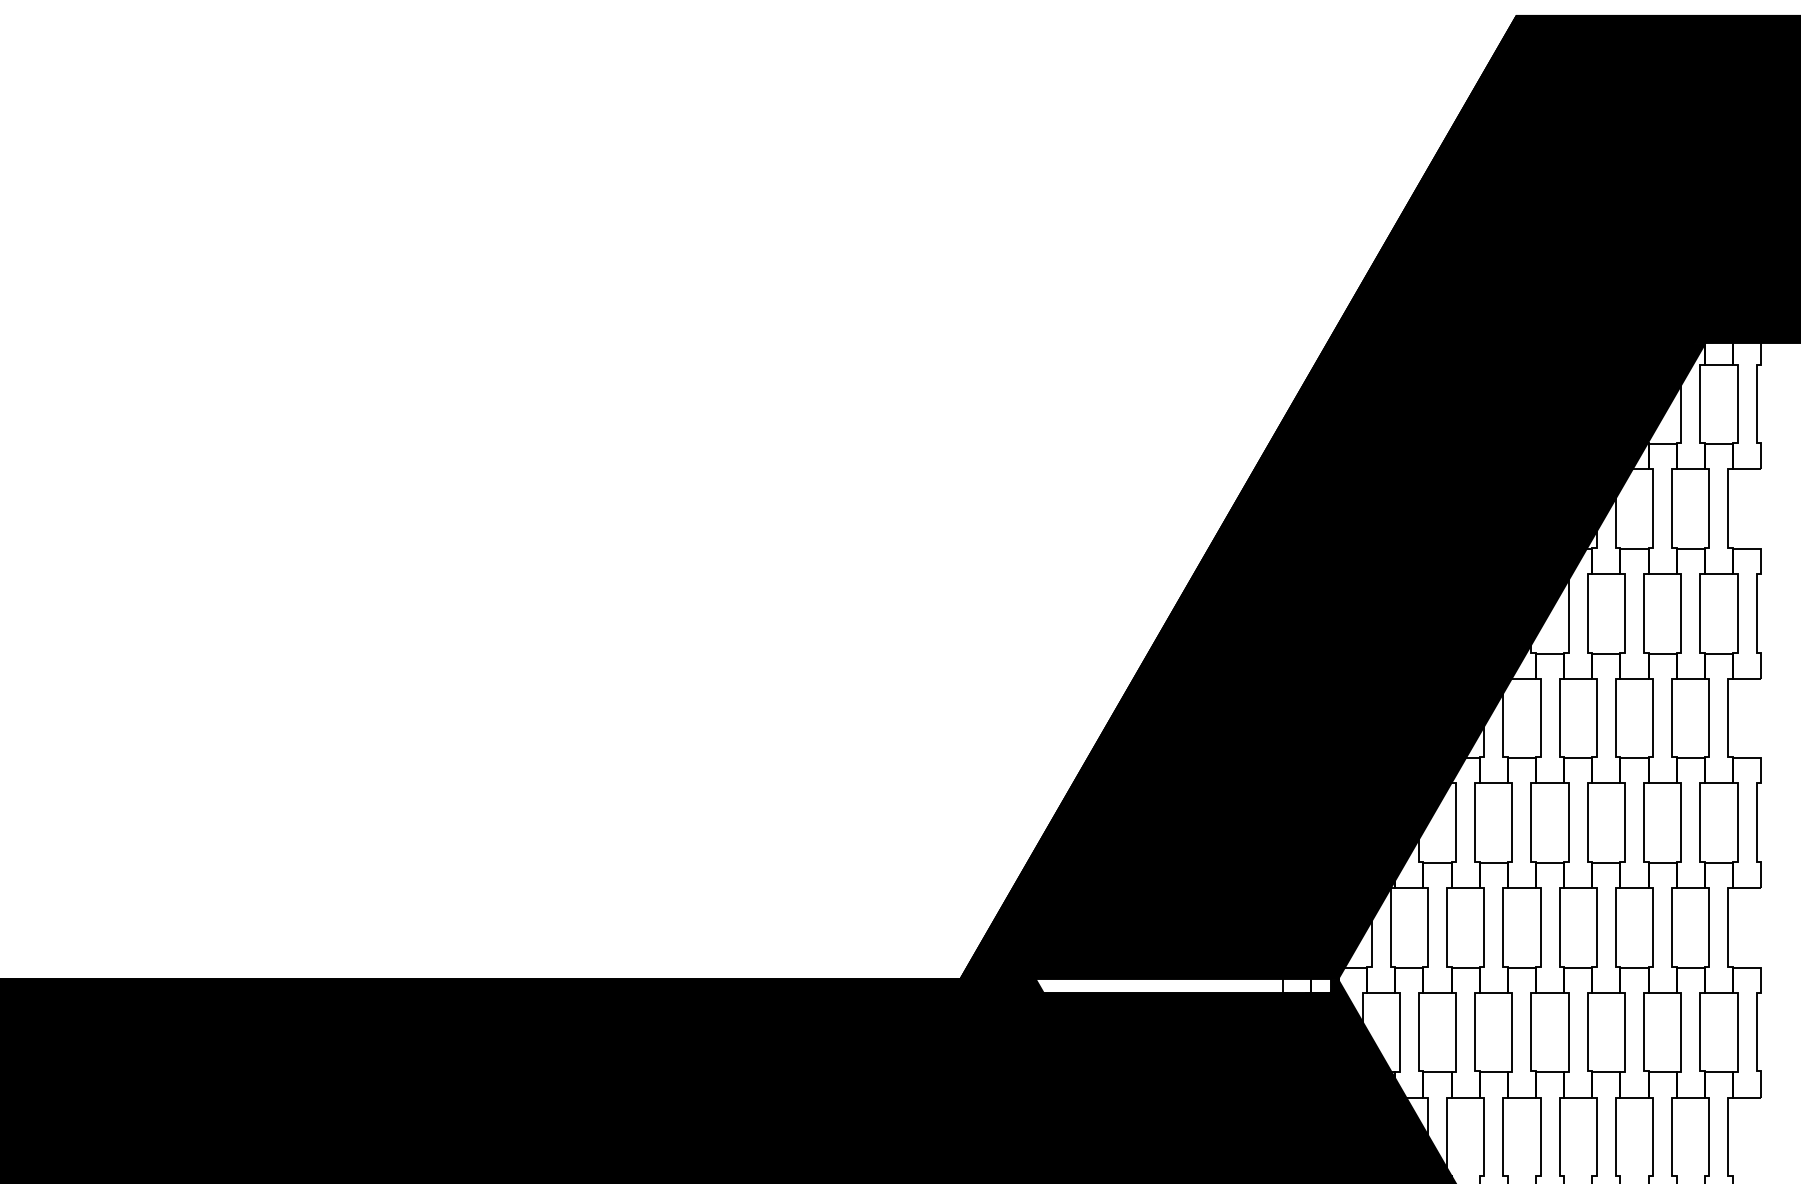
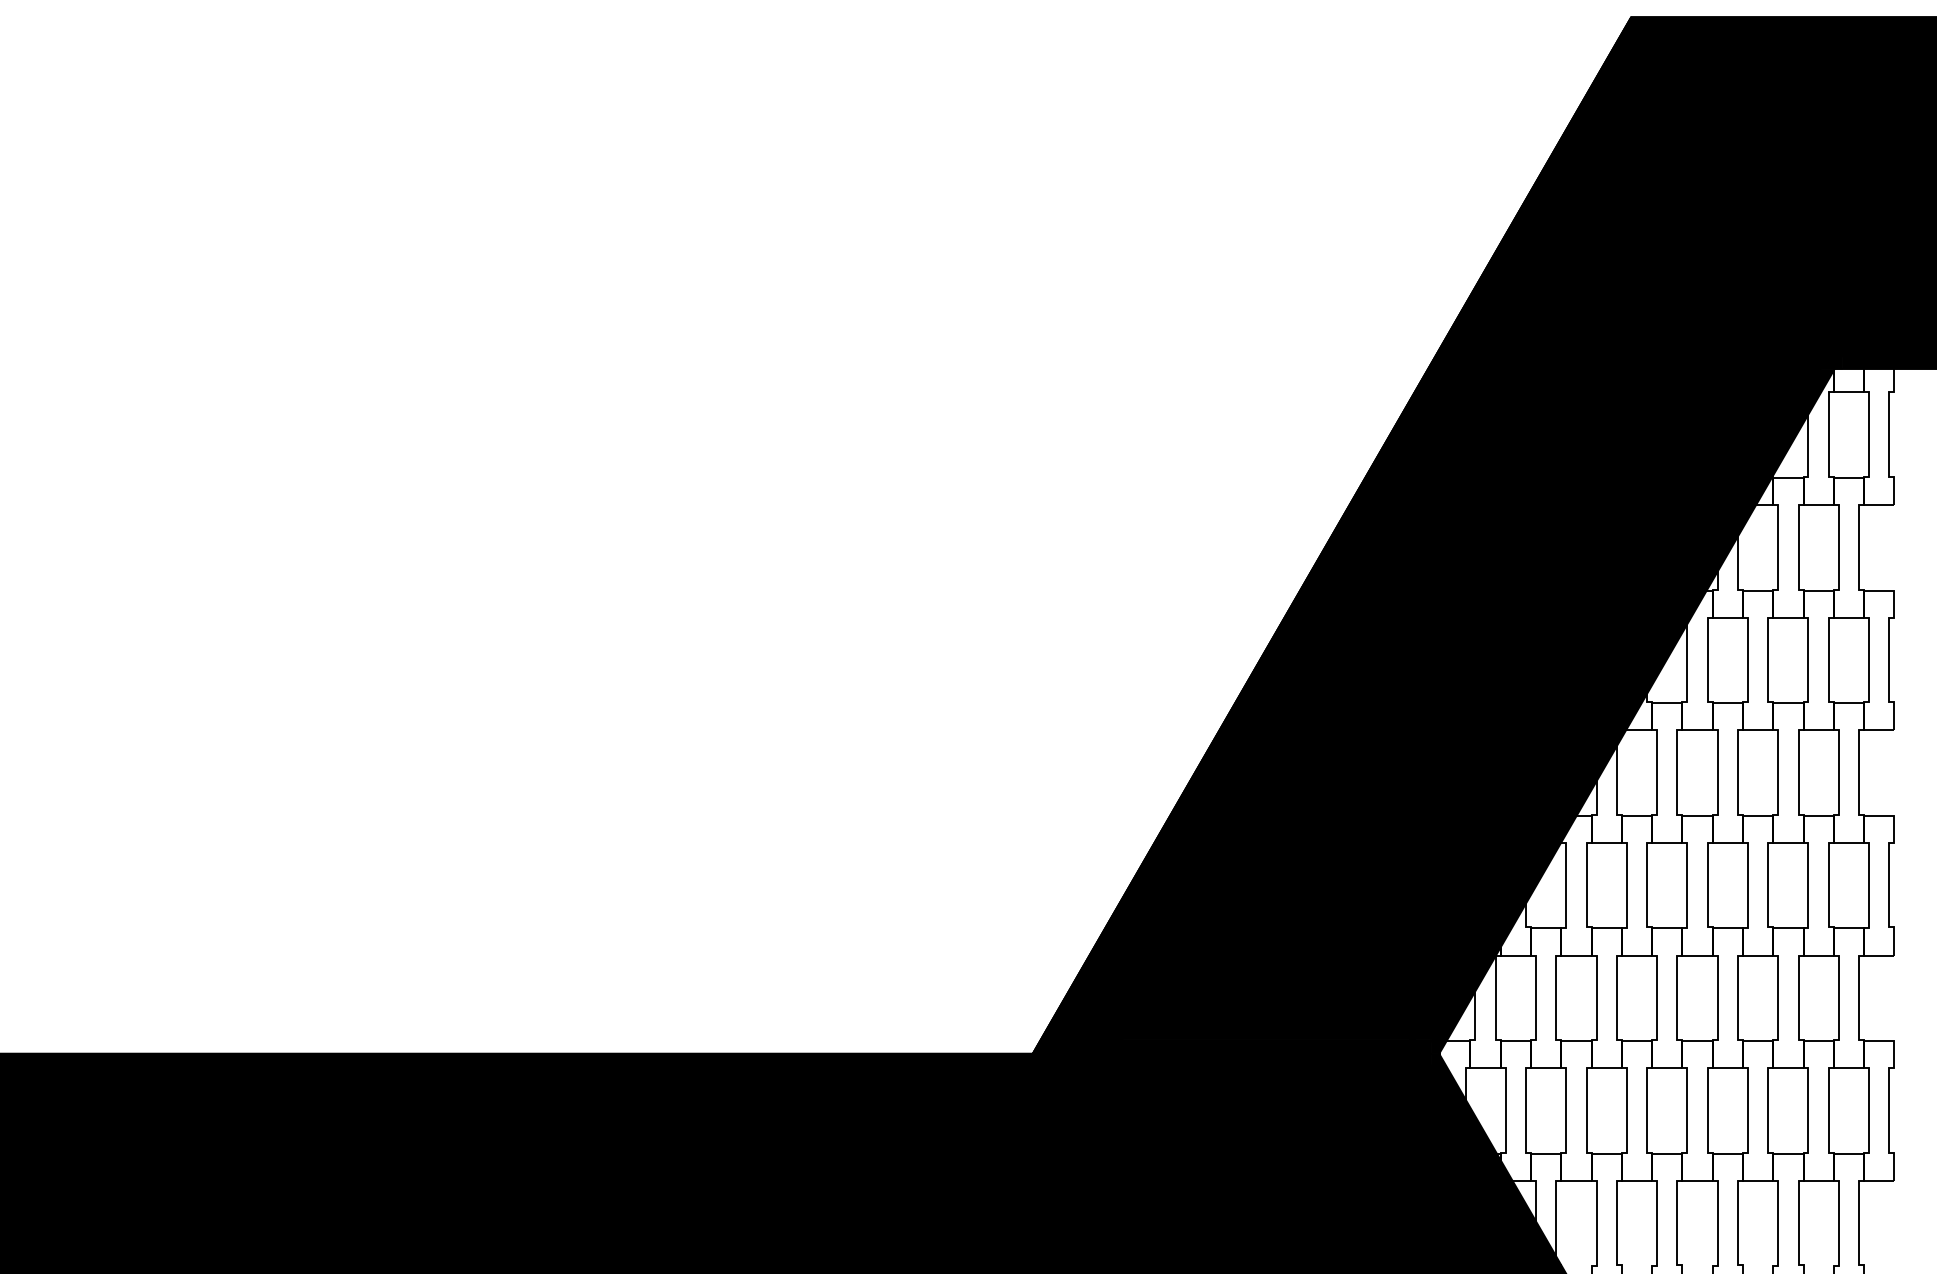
fill: (1156, 985) -> (1243, 1060), added

